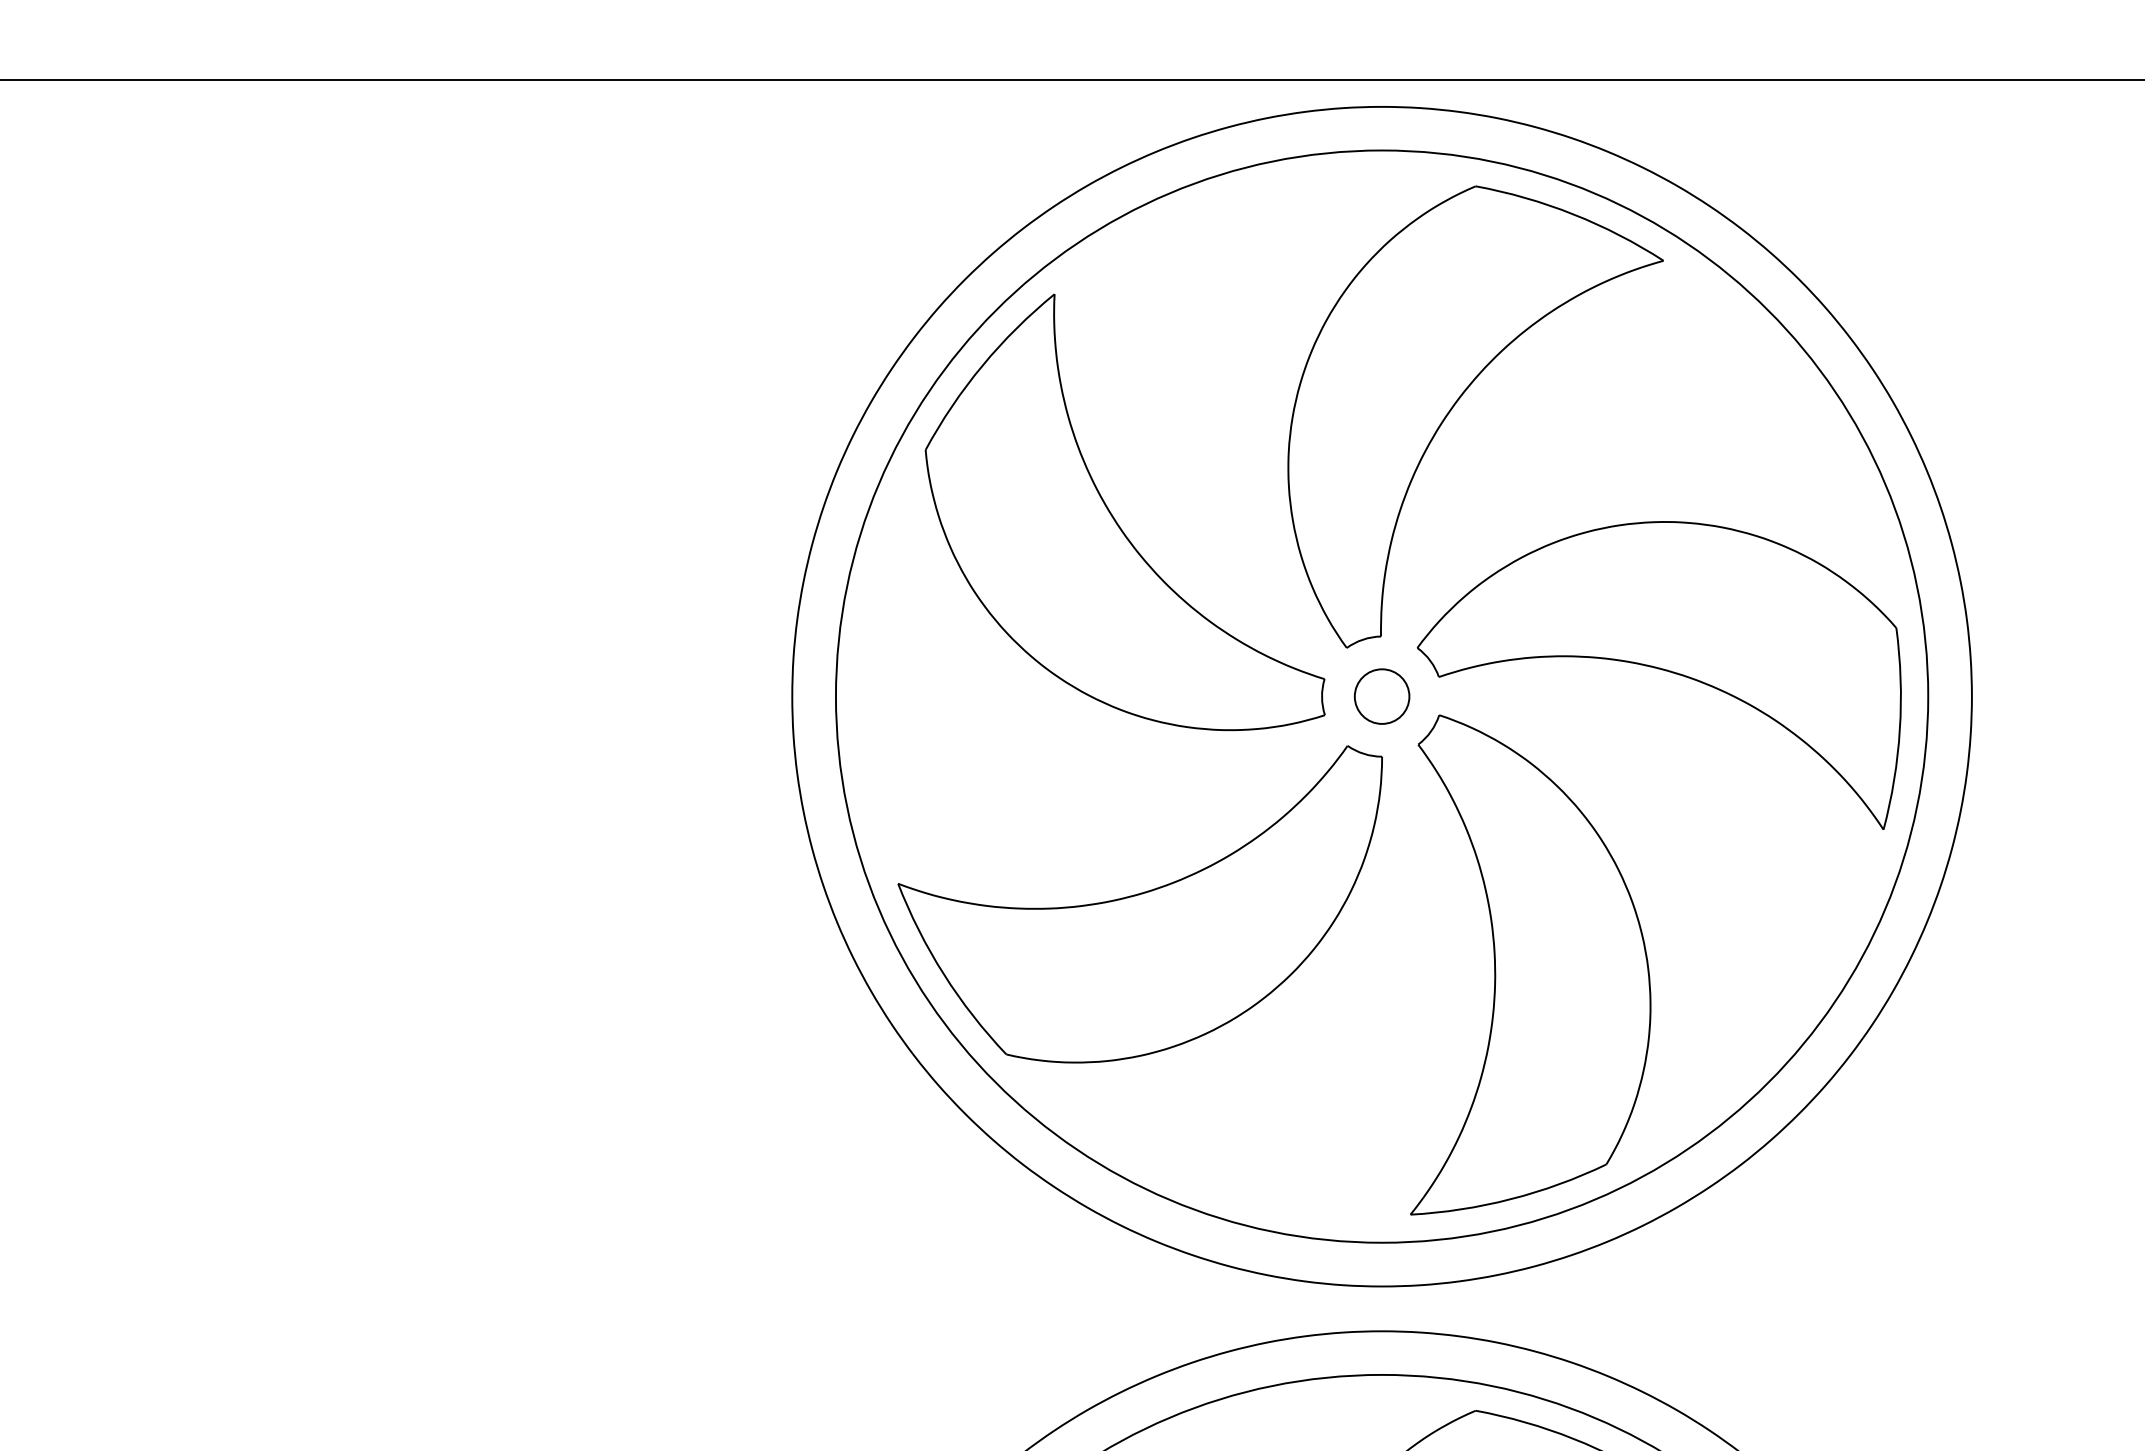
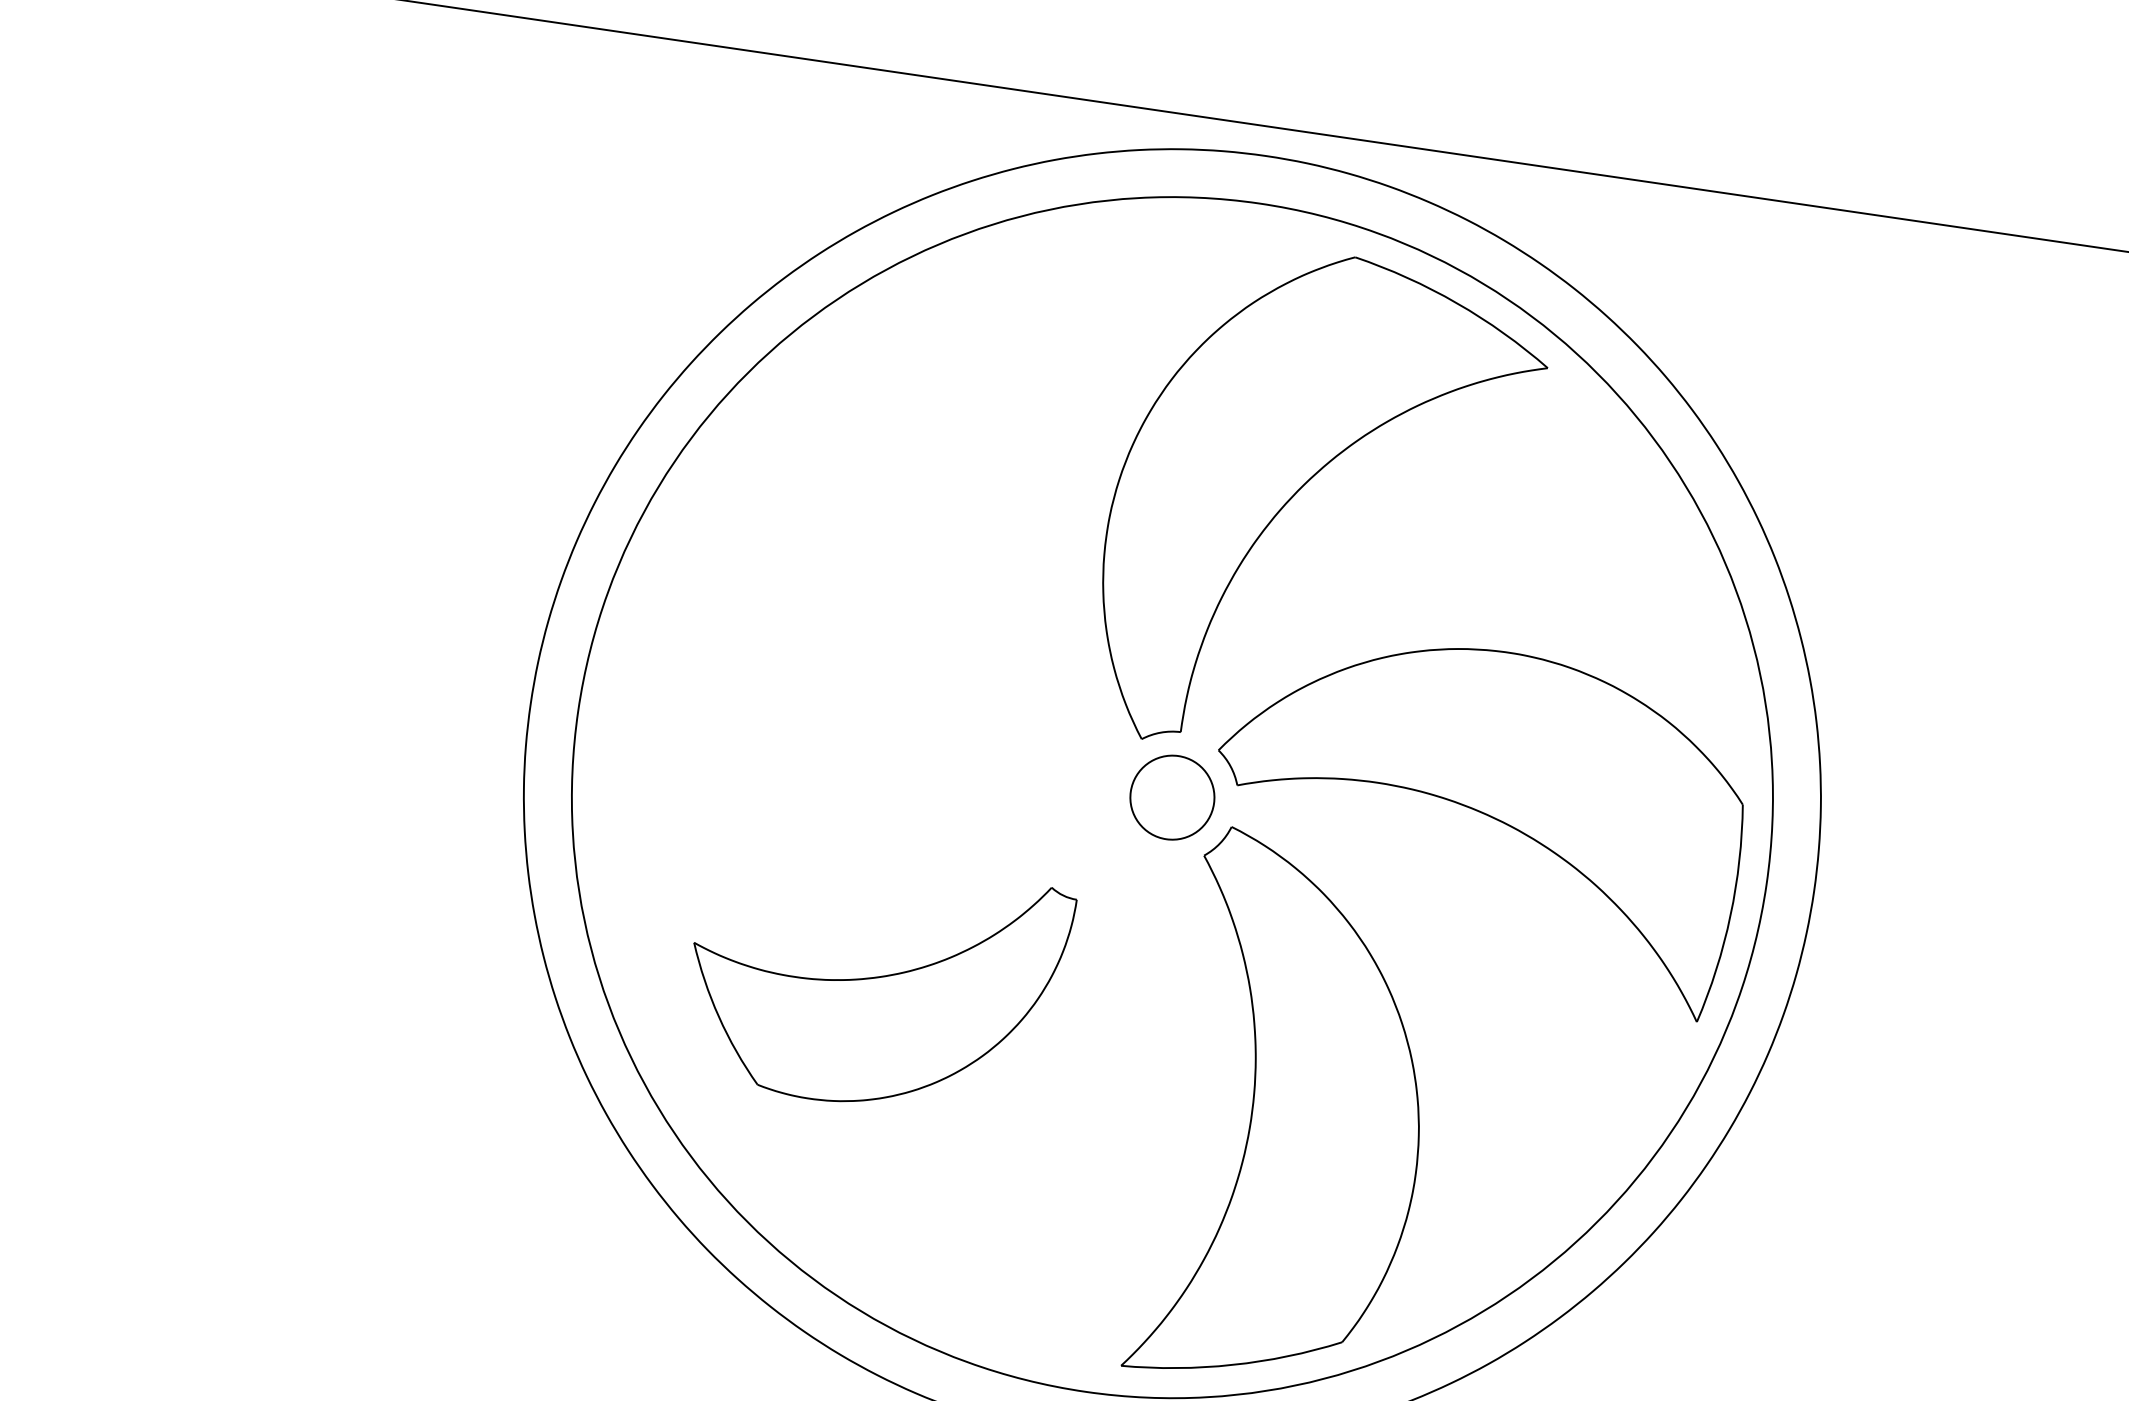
part: (1114, 517) -> (909, 560), removed
circle: (1381, 696) -> (1171, 797), size x1.4
part: (1139, 904) -> (875, 985), size x0.7

